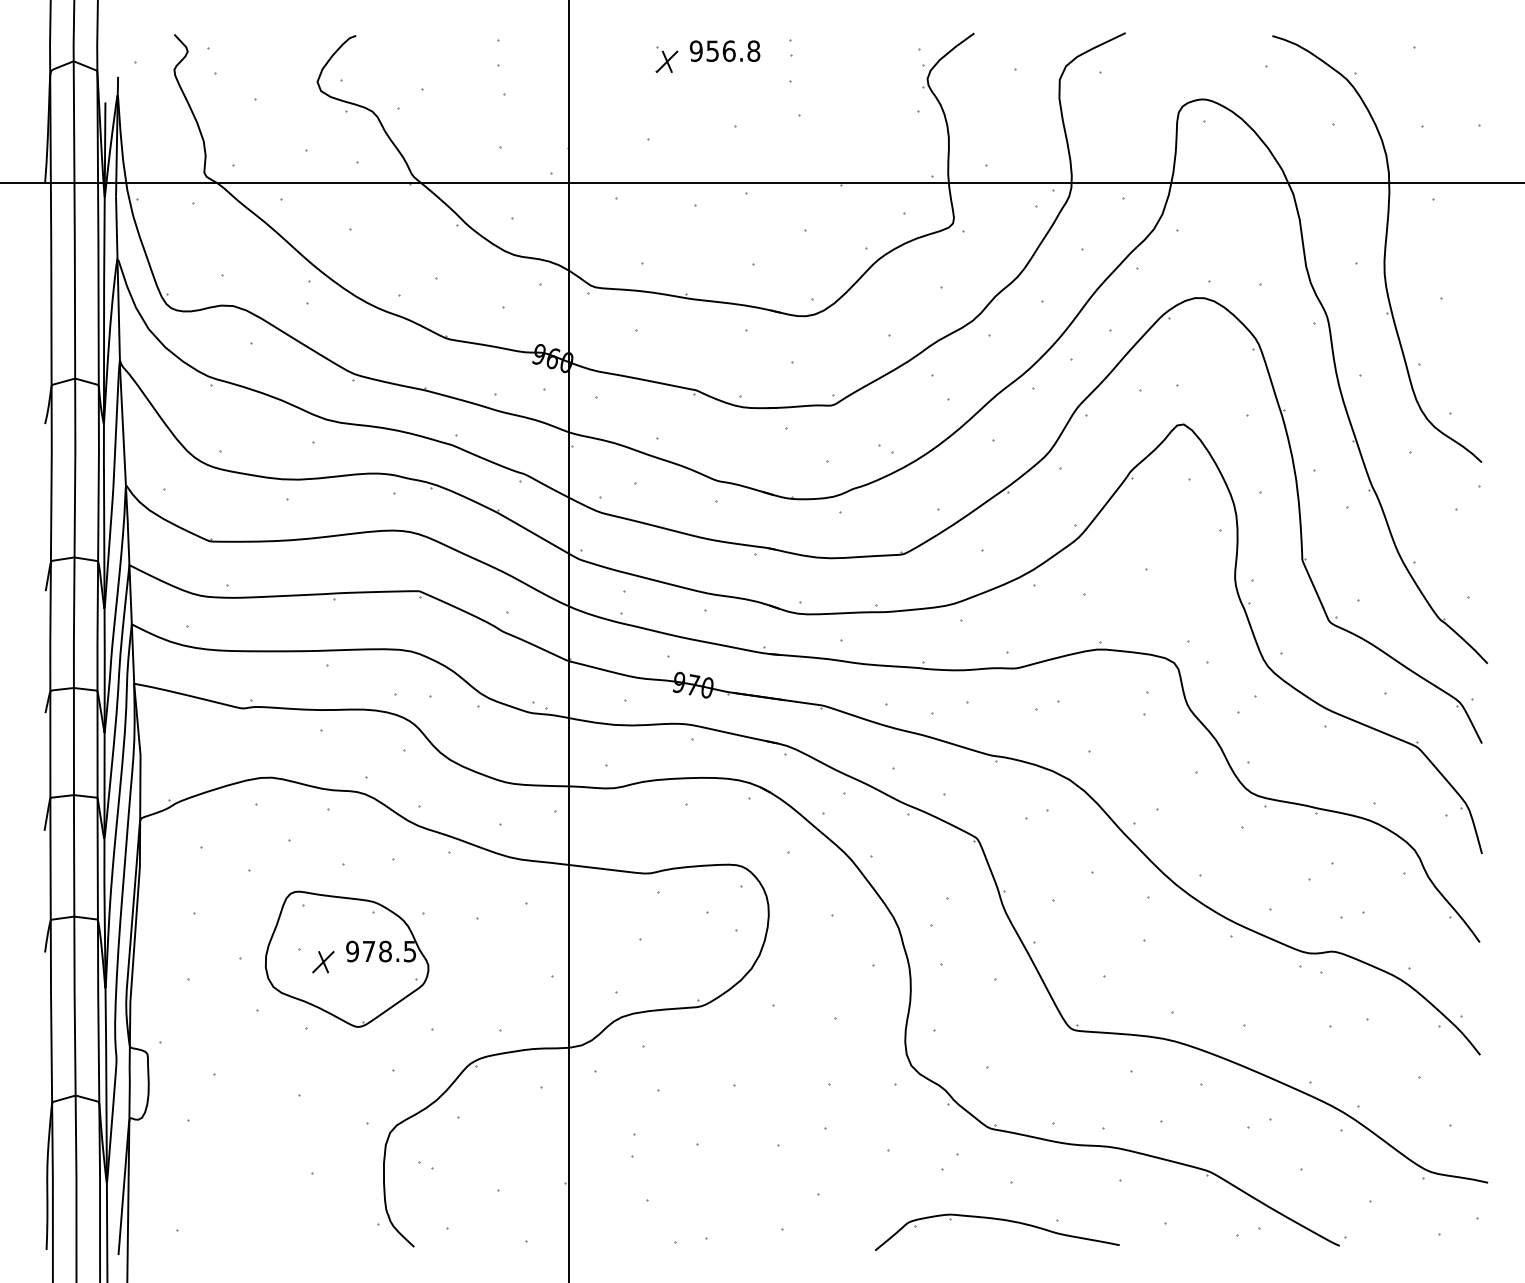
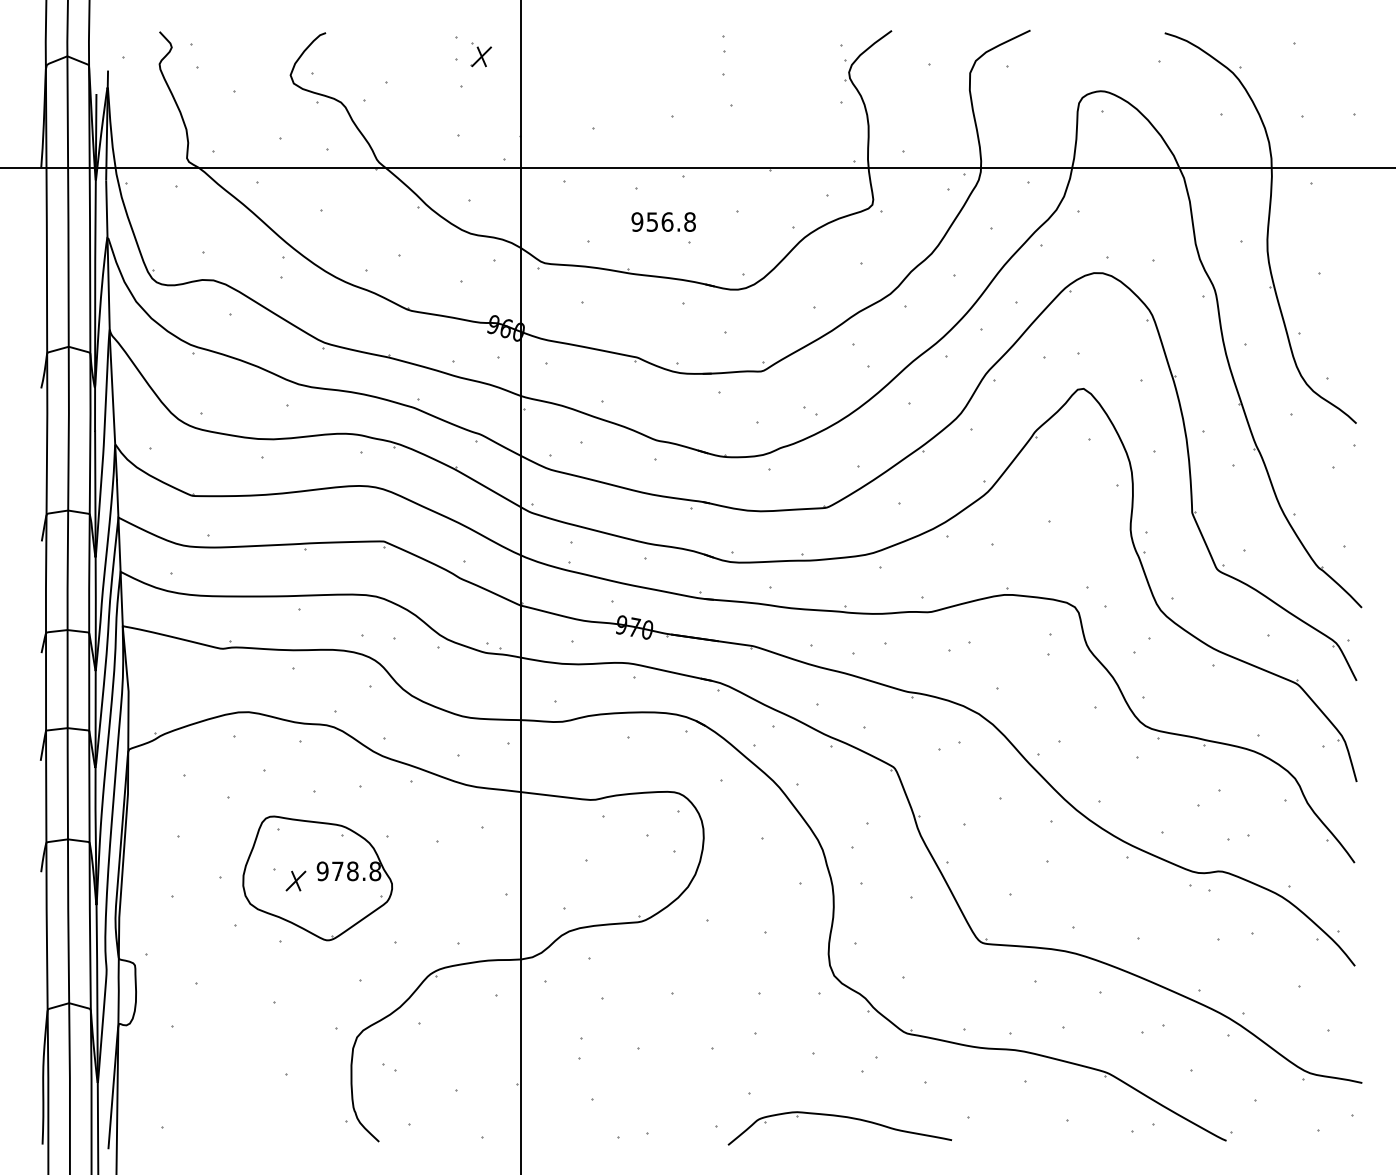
text: (724, 50) -> (663, 221), moved
part: (665, 59) -> (480, 54), moved
text: (410, 951) -> (375, 871), 978.5 -> 978.8
part: (996, 1220) -> (839, 1117), moved

